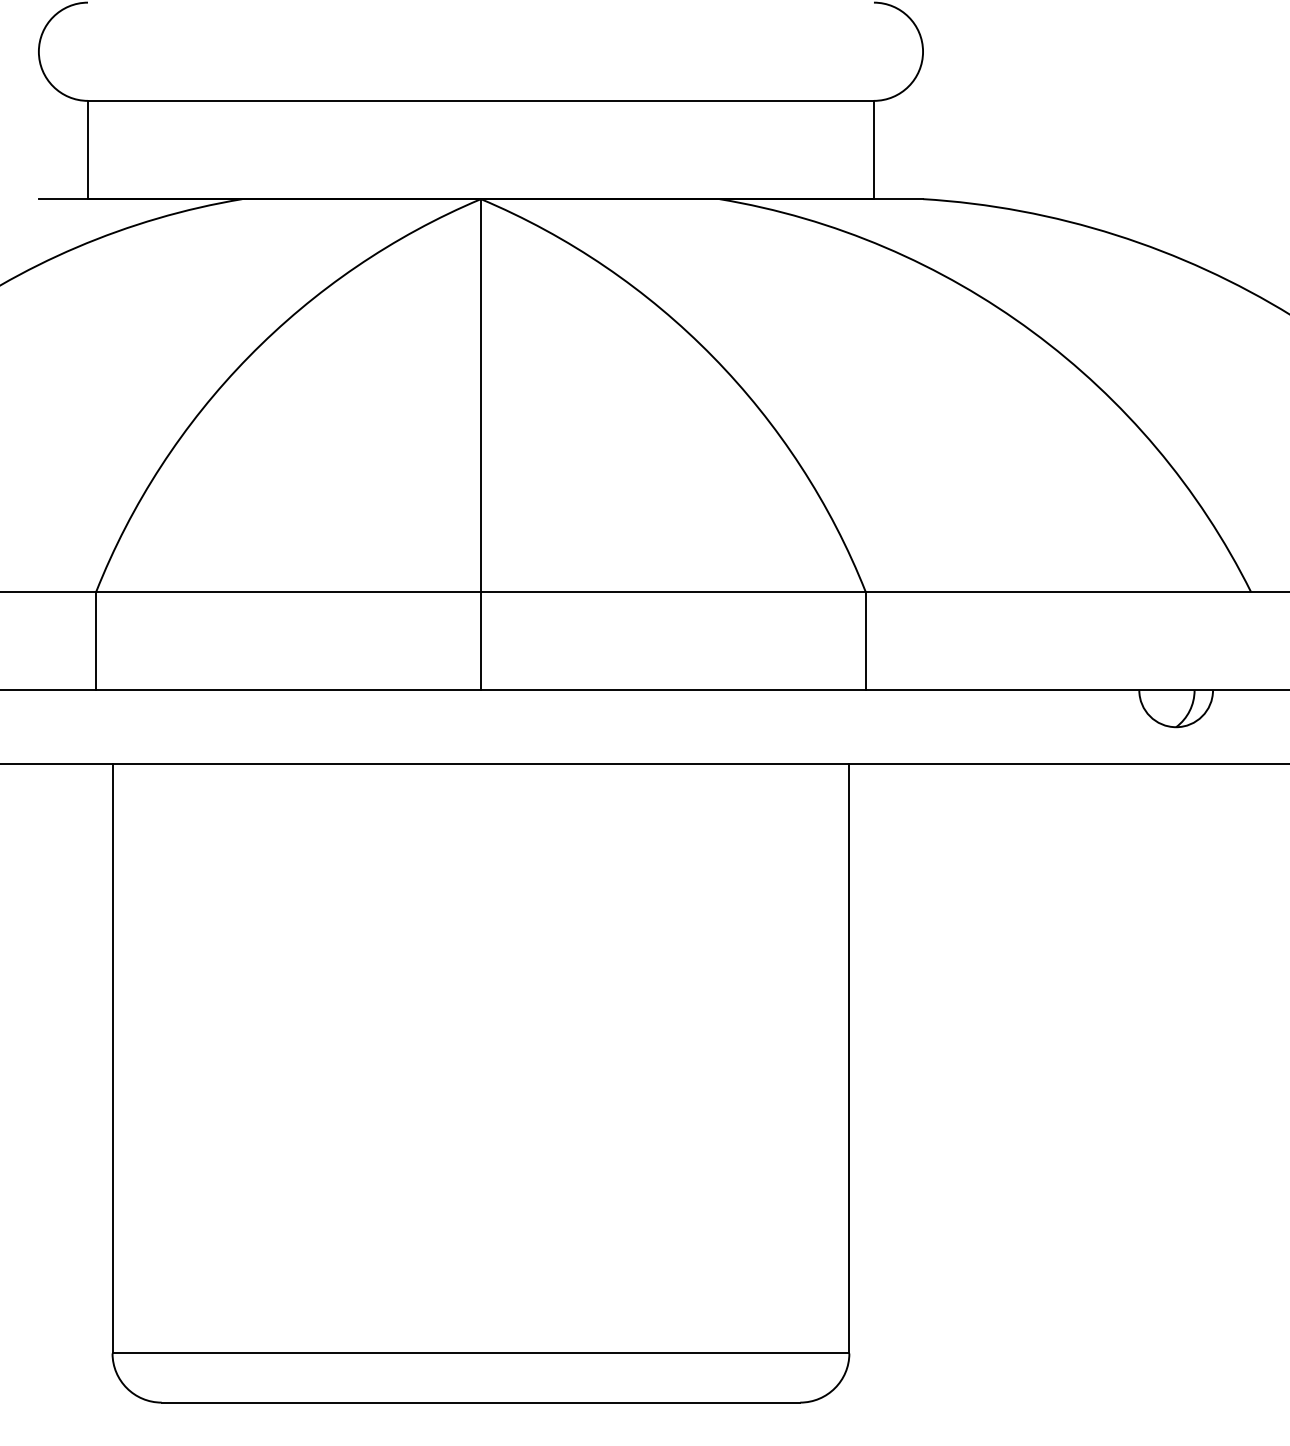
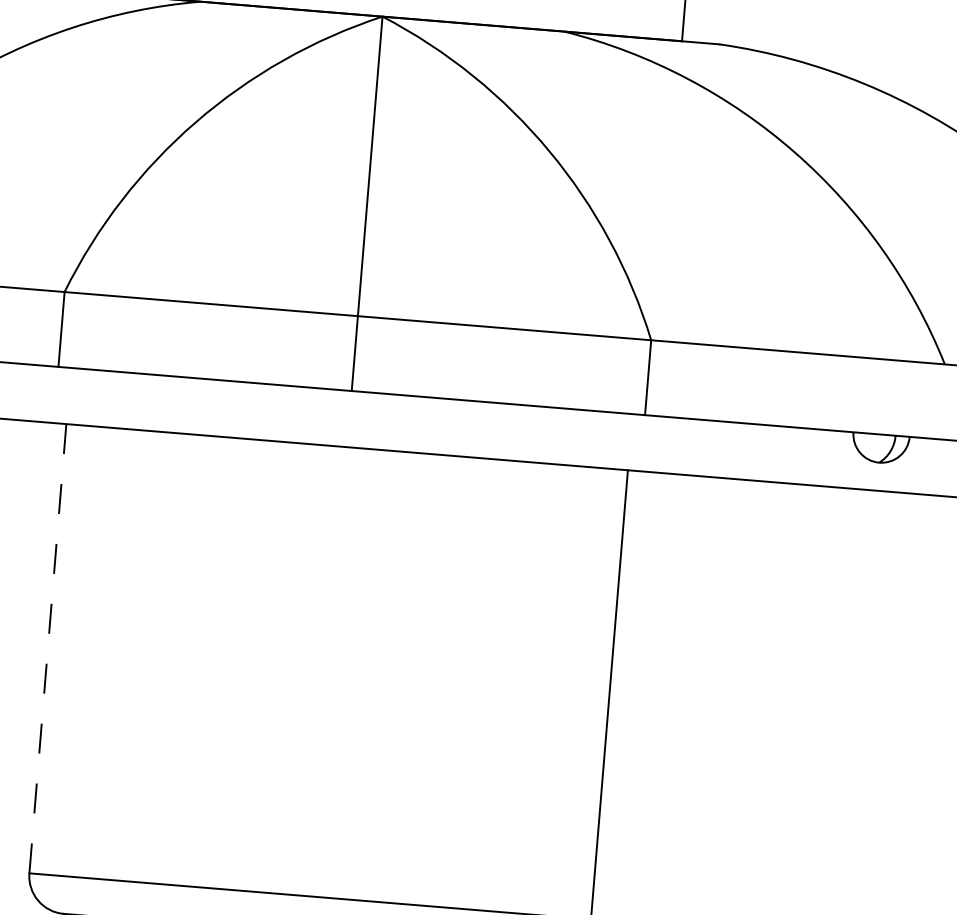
line: (112, 1058) -> (47, 648), solid -> dashed

